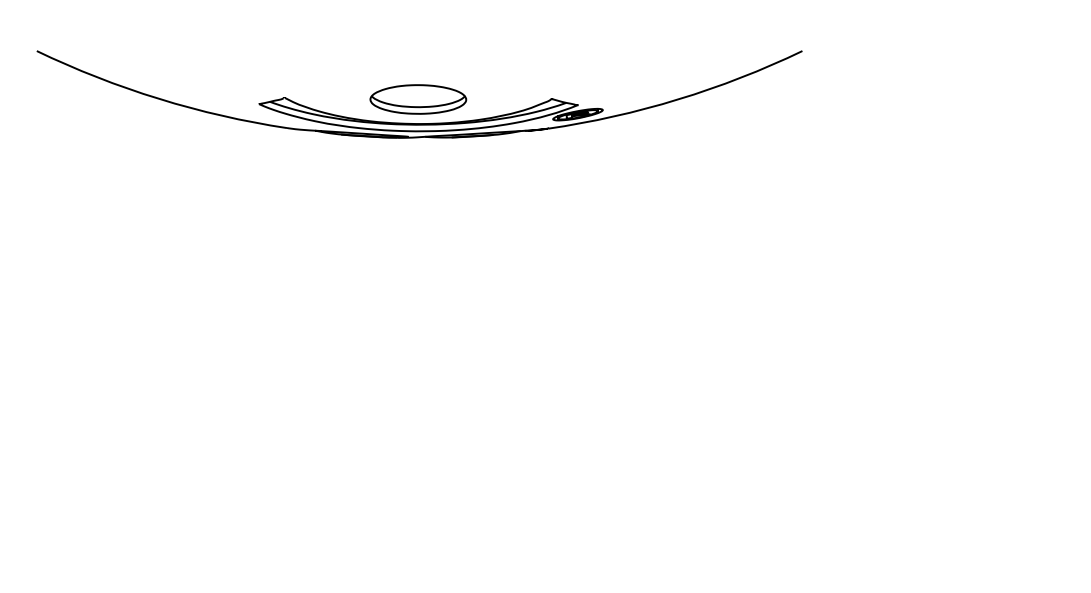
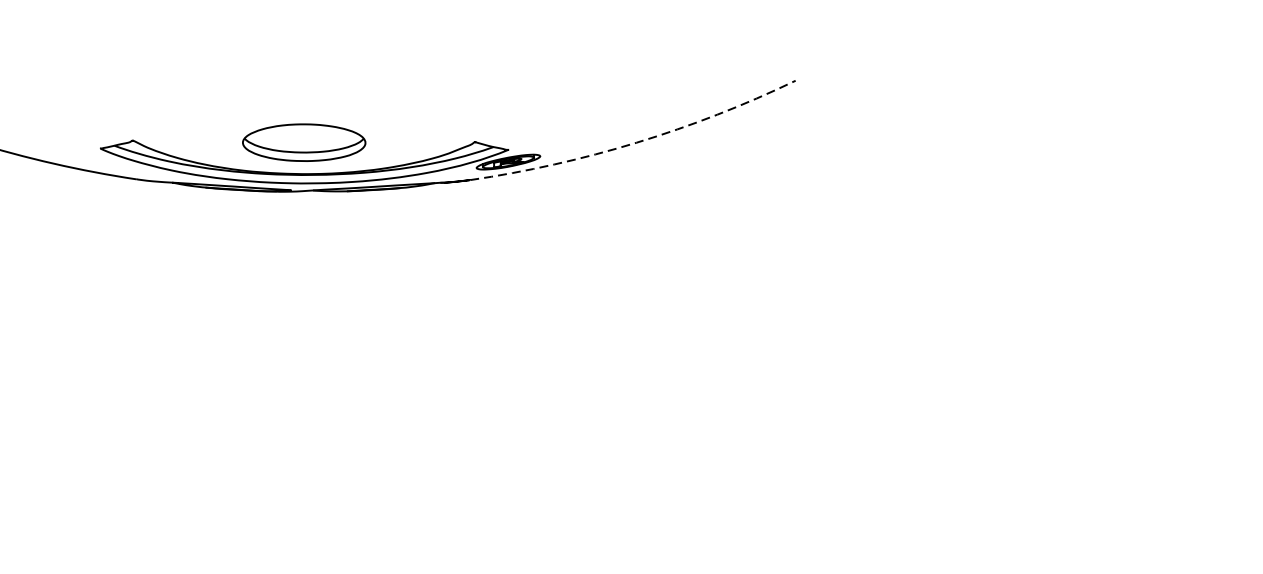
arc: (678, 99) -> (637, 142), solid -> dashed

